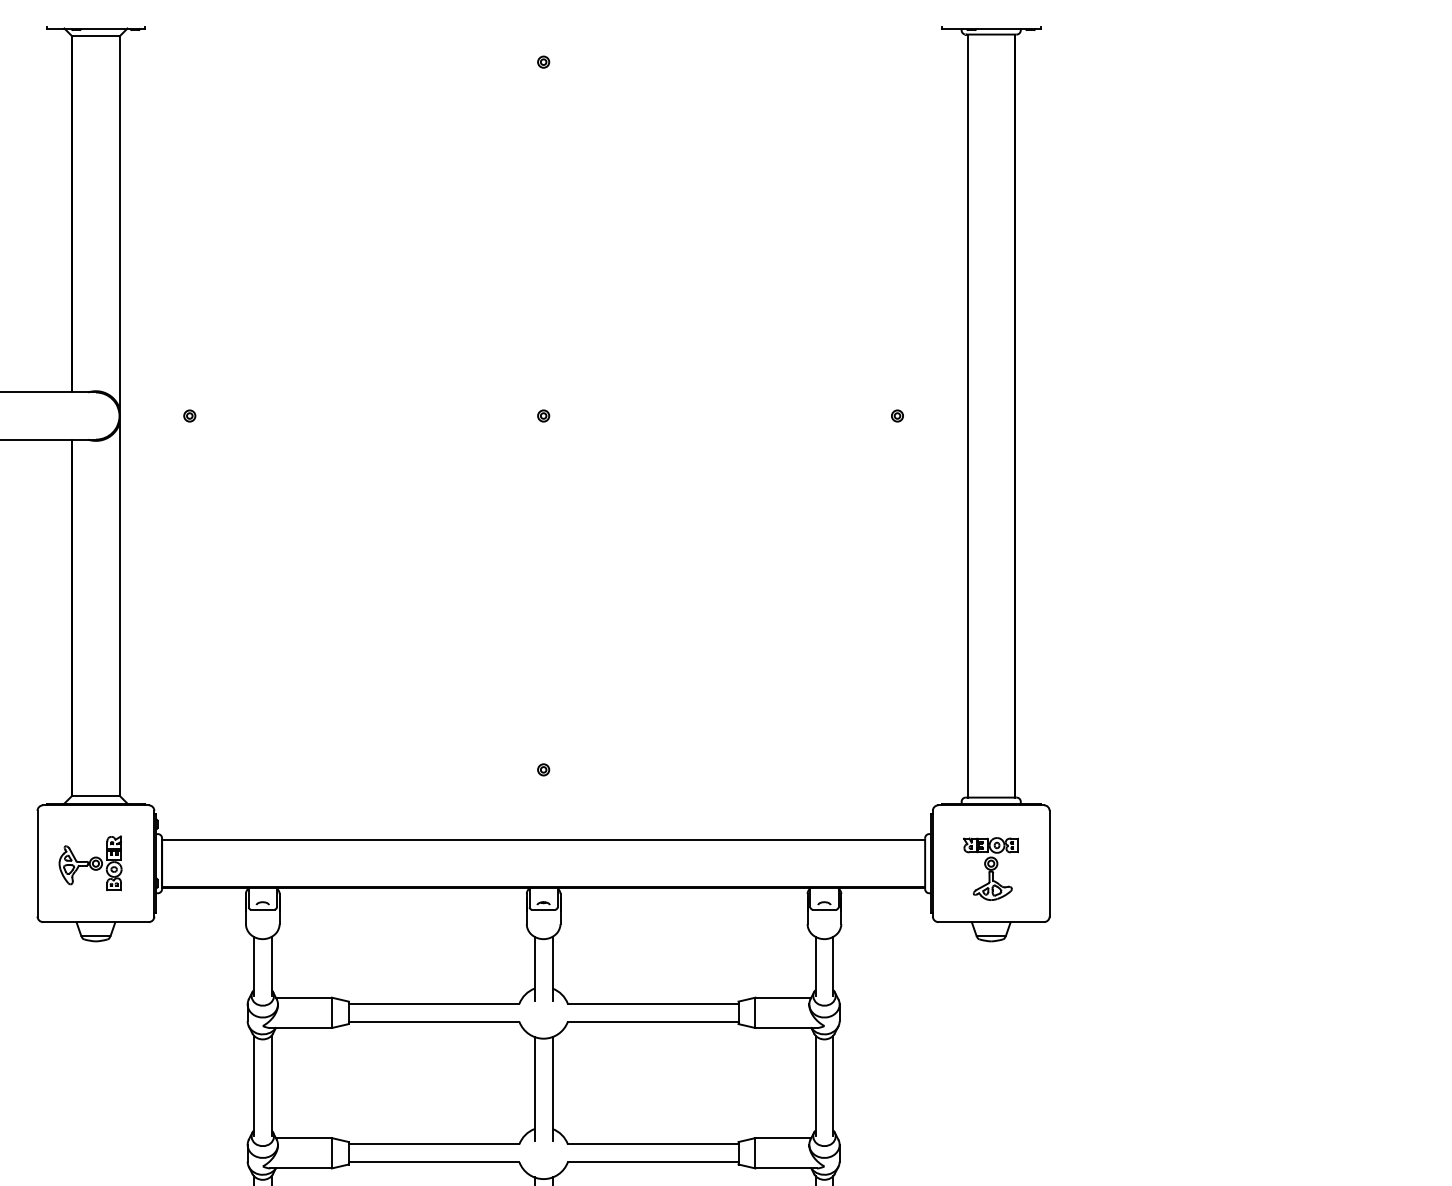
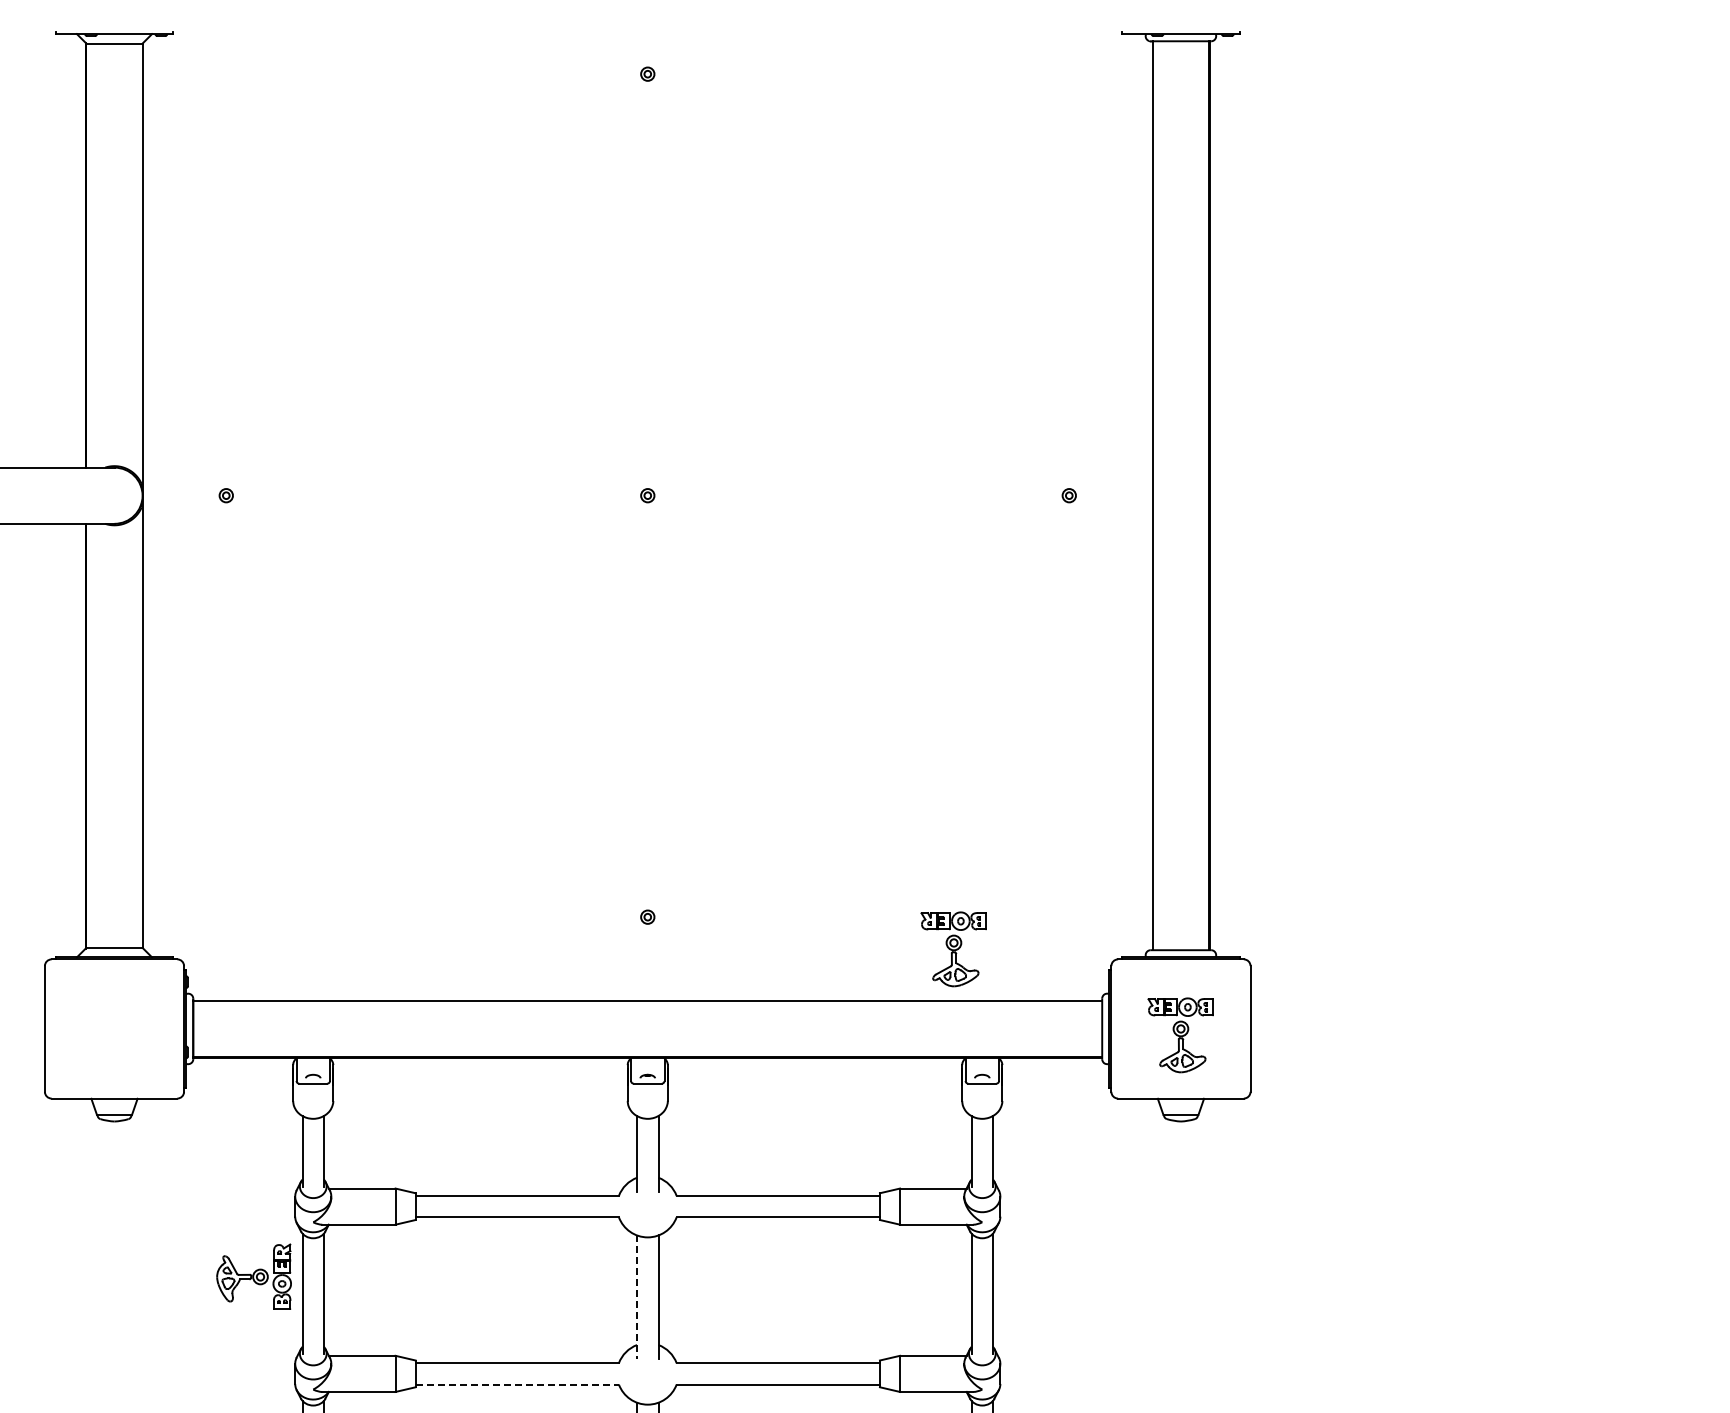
part: (800, 796) -> (953, 949), added
part: (90, 863) -> (253, 1276), moved
line: (535, 1089) -> (637, 1297), solid -> dashed
line: (434, 1162) -> (517, 1384), solid -> dashed

